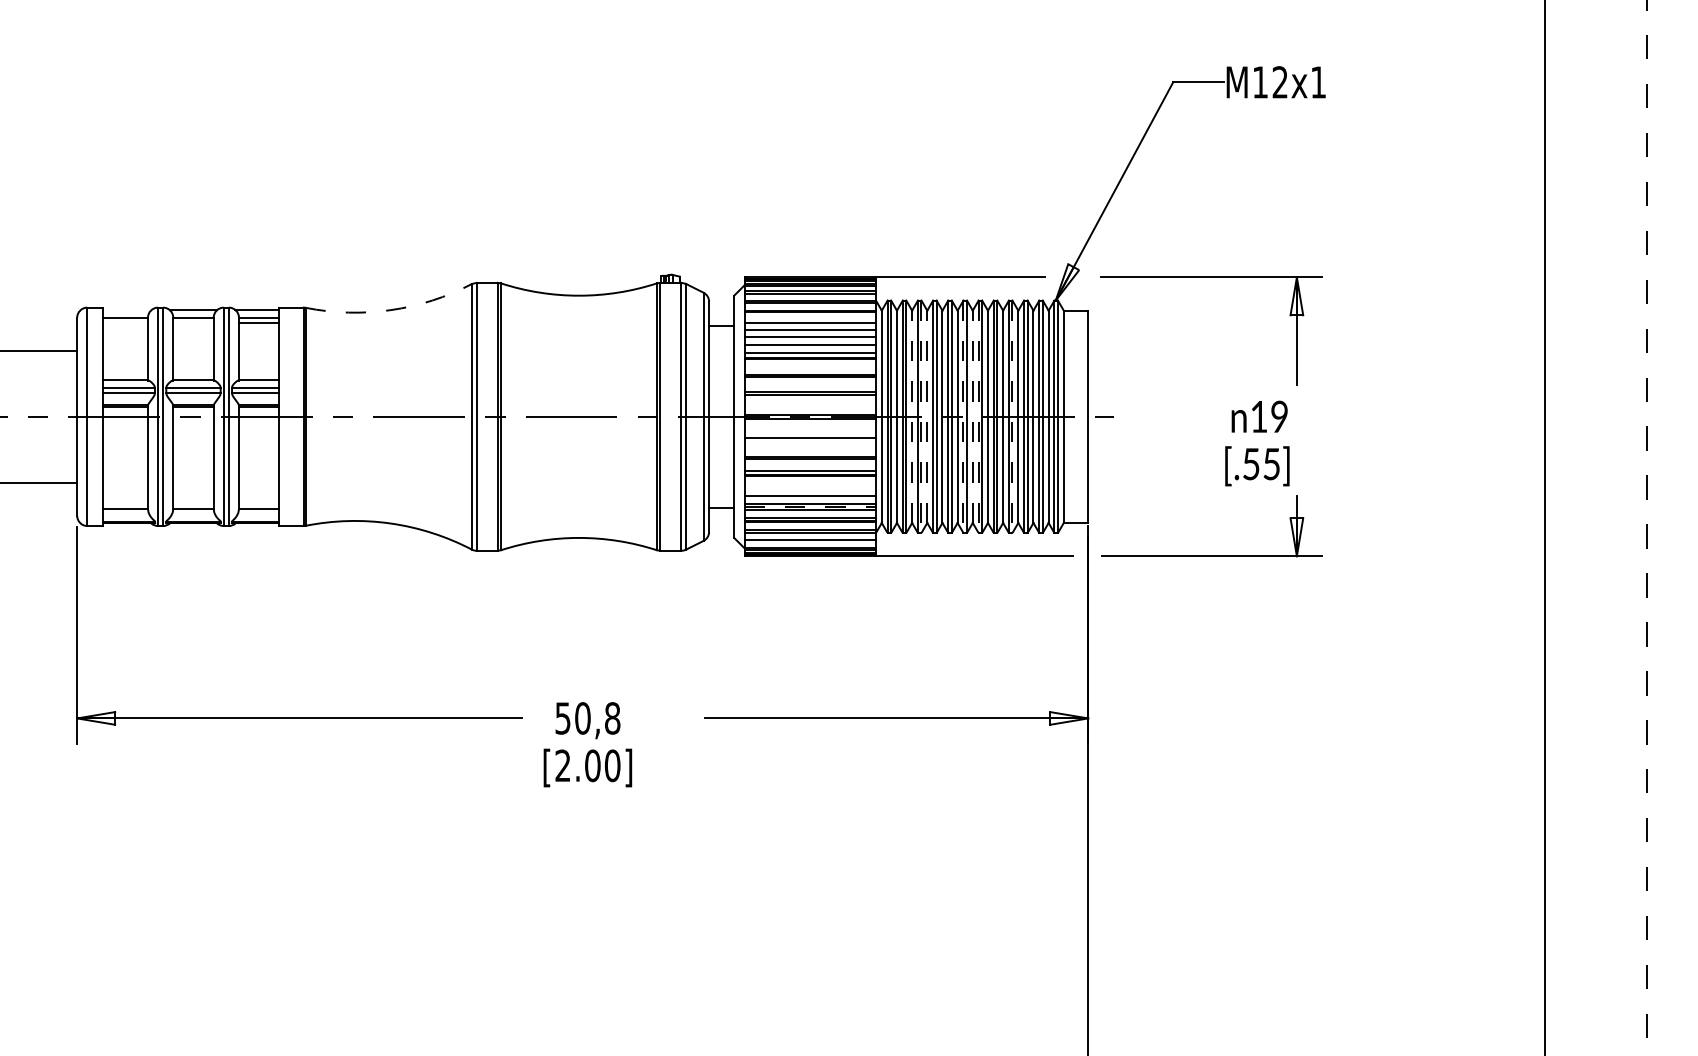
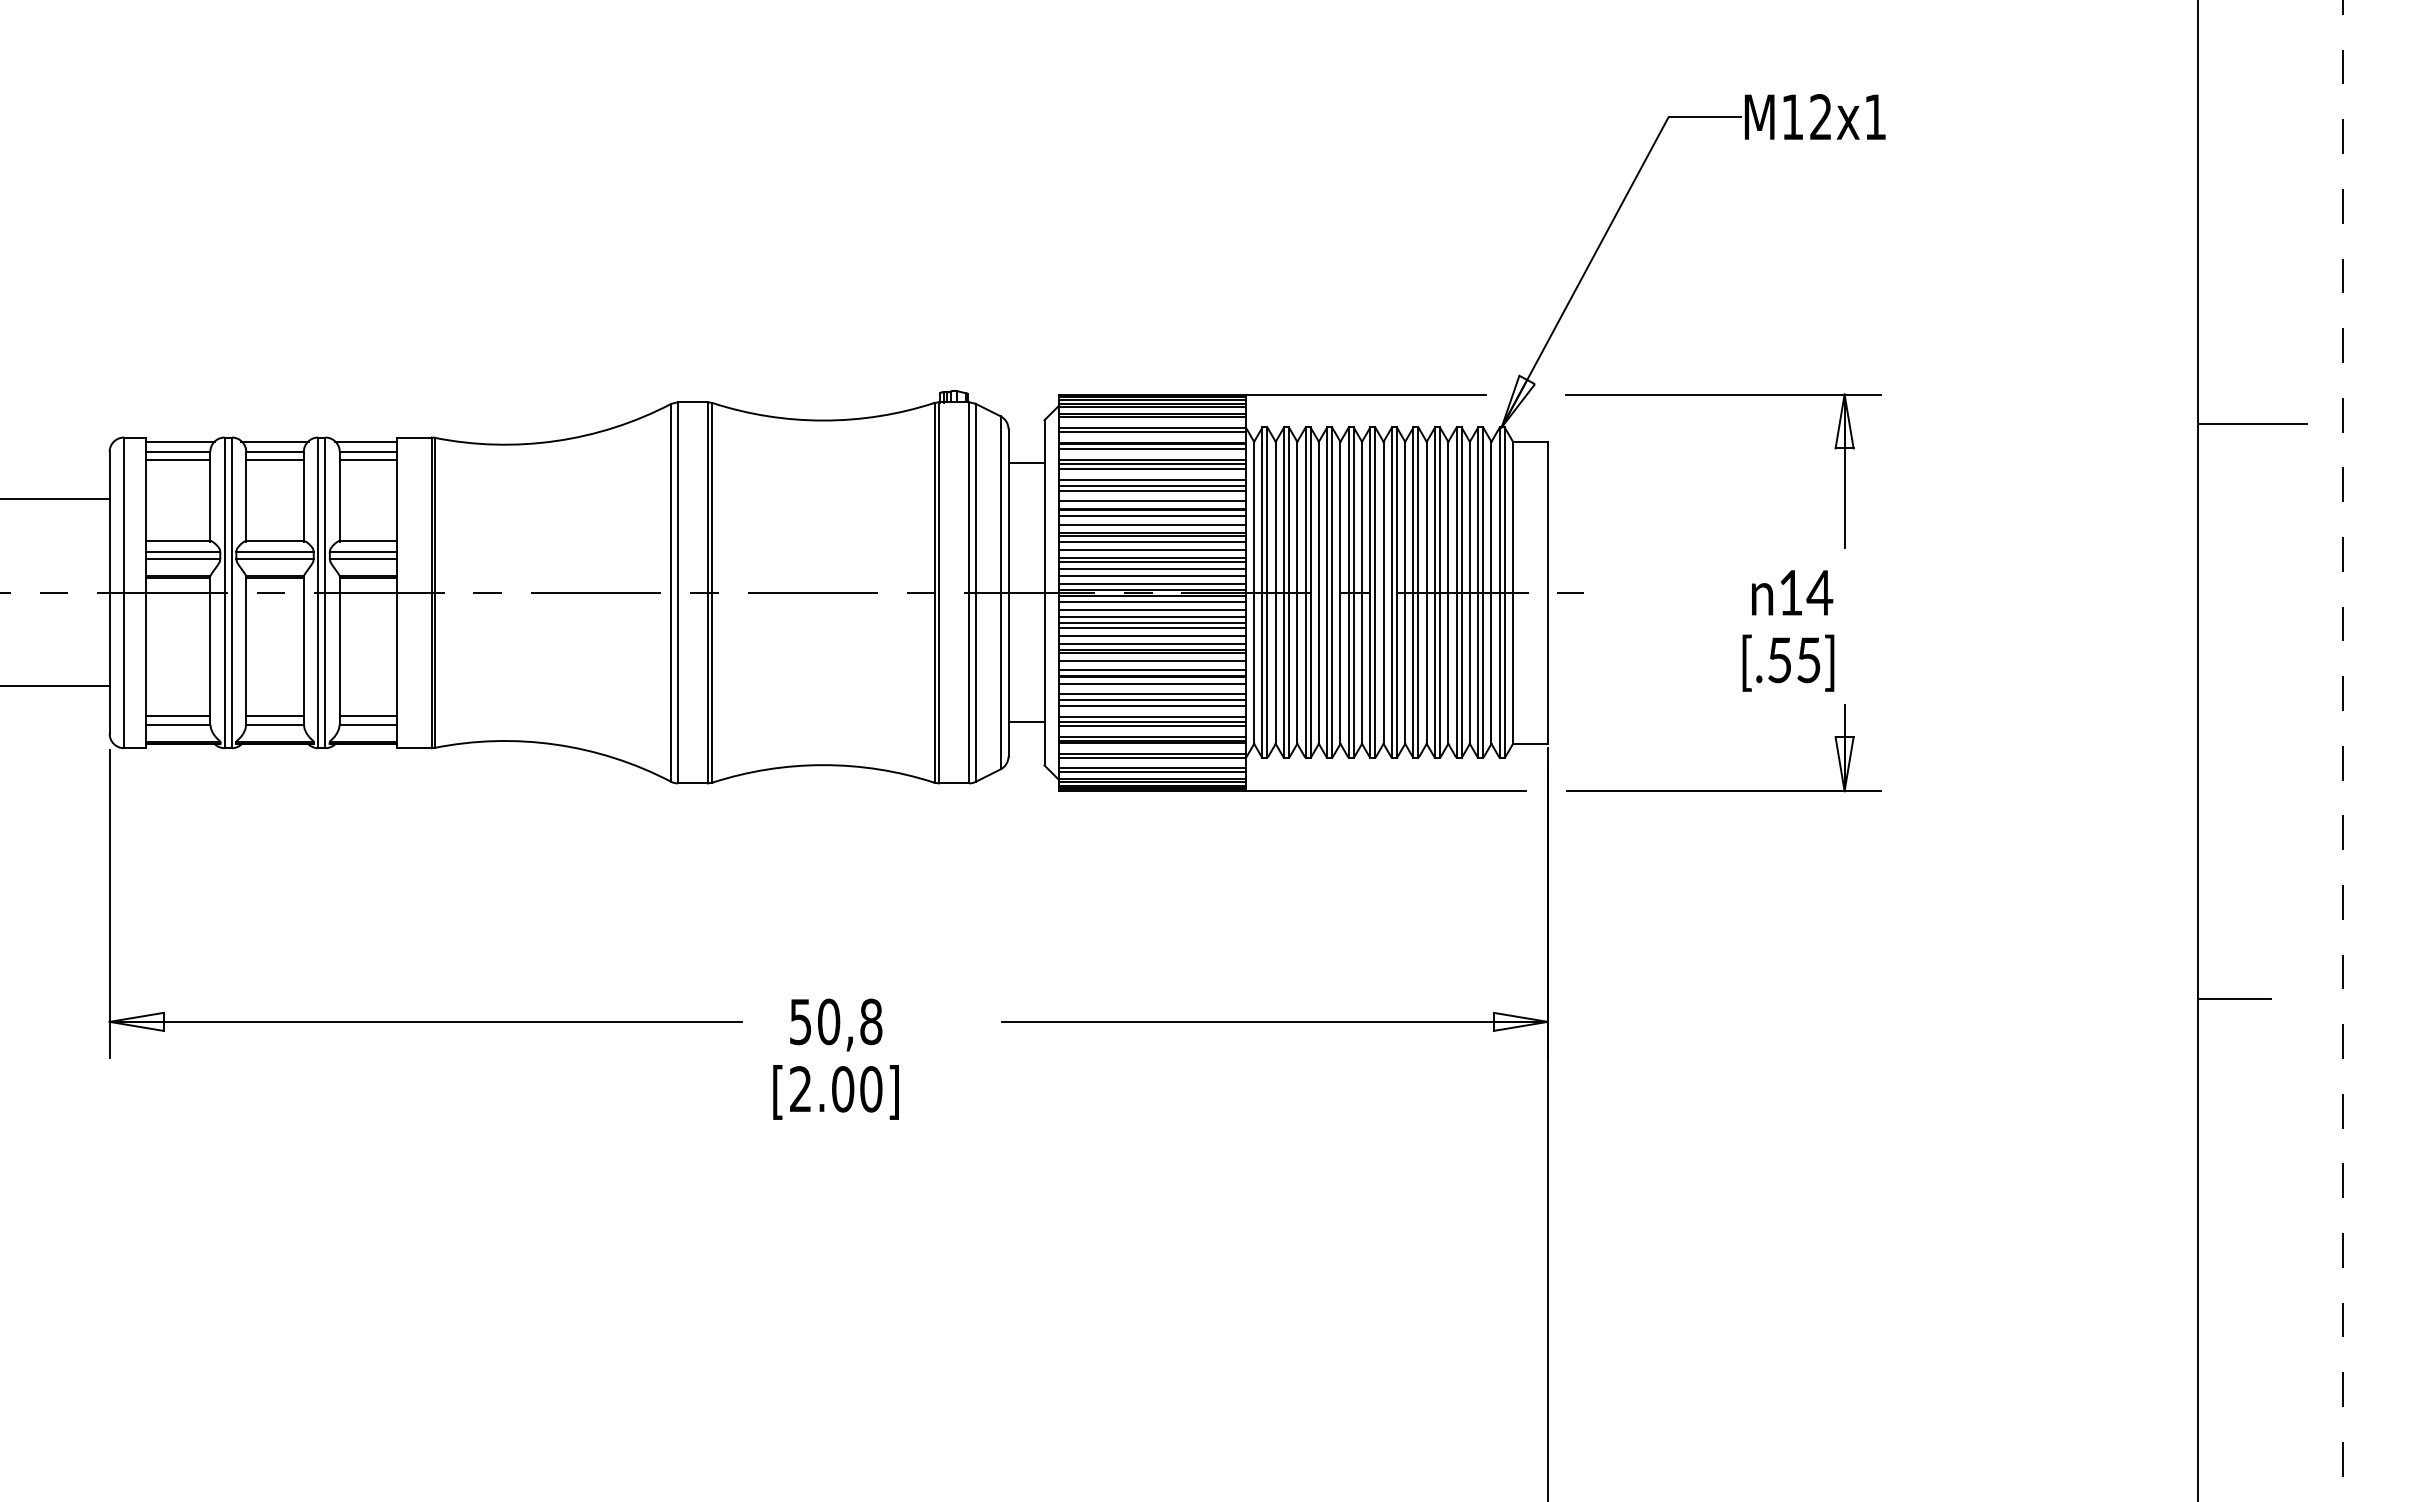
line: (1583, 297) -> (2252, 423), added
line: (127, 310) -> (180, 441), added
arc: (390, 310) -> (555, 441), dashed -> solid
line: (809, 315) -> (1151, 448), added
line: (124, 323) -> (177, 459), added
line: (193, 323) -> (274, 459), added
line: (809, 326) -> (1151, 464), added
line: (809, 341) -> (1151, 485), added
line: (809, 362) -> (1151, 515), added
line: (809, 368) -> (1151, 524), added
line: (809, 380) -> (1151, 541), added
line: (809, 386) -> (1151, 549), added
line: (809, 399) -> (1151, 568), added
line: (809, 404) -> (1151, 575), added
line: (809, 410) -> (1151, 584), added
line: (912, 416) -> (1297, 592), dashed -> solid
line: (927, 416) -> (1318, 592), dashed -> solid
line: (972, 416) -> (1383, 592), dashed -> solid
text: (1279, 416) -> (1819, 592), 19 -> 14
line: (921, 417) -> (1310, 593), dashed -> solid
line: (963, 417) -> (1370, 593), dashed -> solid
line: (978, 417) -> (1391, 593), dashed -> solid
line: (1012, 417) -> (1440, 593), dashed -> solid
line: (809, 422) -> (1151, 601), added
line: (809, 429) -> (1151, 610), added
line: (809, 434) -> (1151, 617), added
line: (809, 441) -> (1151, 627), added
line: (809, 446) -> (1151, 635), added
line: (809, 453) -> (1151, 644), added
line: (809, 464) -> (1151, 660), added
line: (809, 481) -> (1151, 684), added
line: (809, 488) -> (1151, 694), added
line: (809, 491) -> (1151, 699), added
line: (124, 503) -> (177, 716), added
line: (193, 503) -> (274, 716), added
line: (259, 503) -> (368, 716), added
line: (810, 507) -> (1152, 721), dashed -> solid
line: (809, 542) -> (1151, 771), added
line: (1570, 702) -> (2234, 999), added

